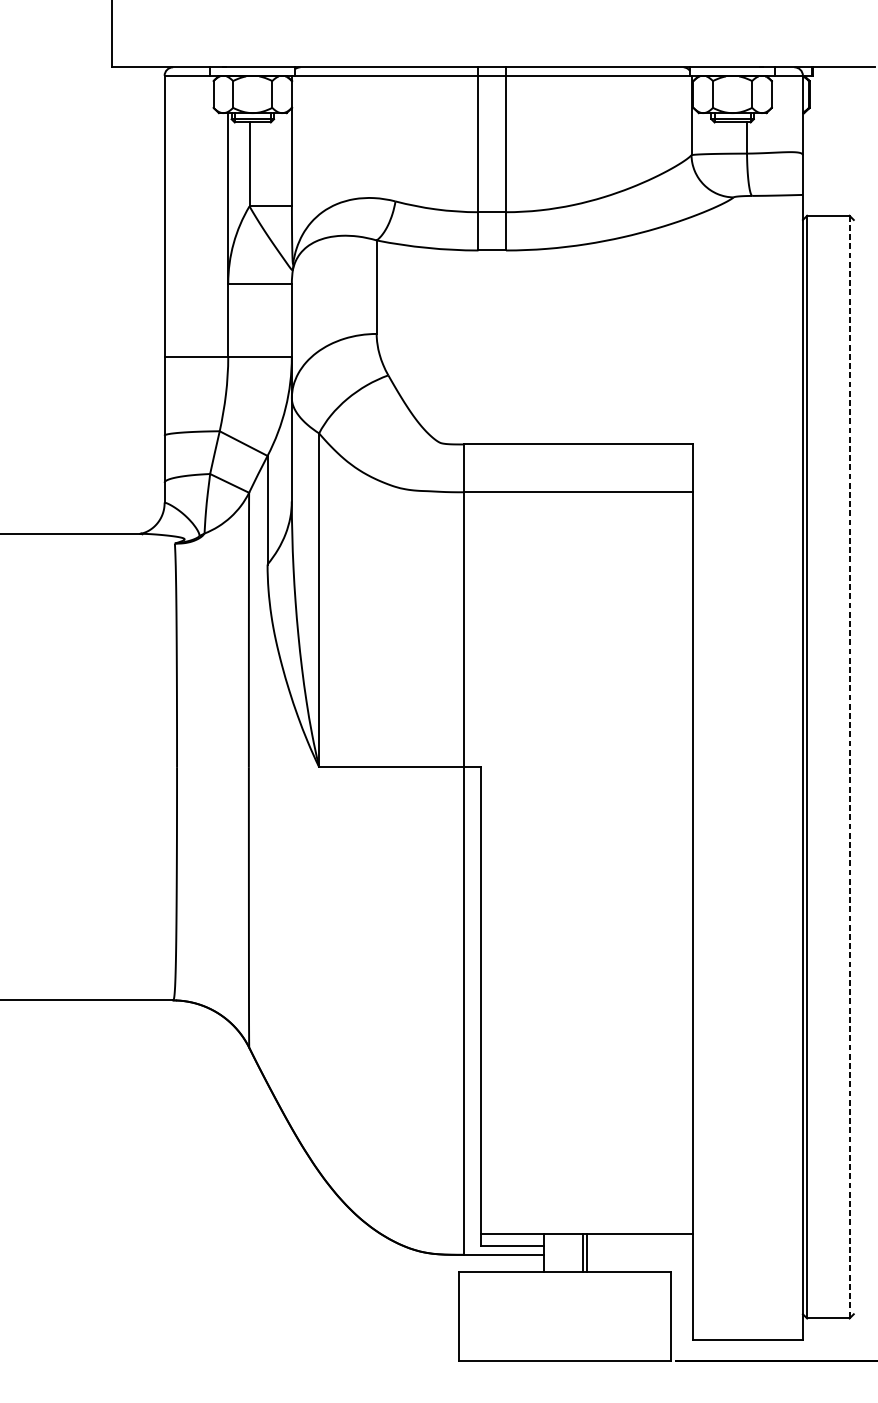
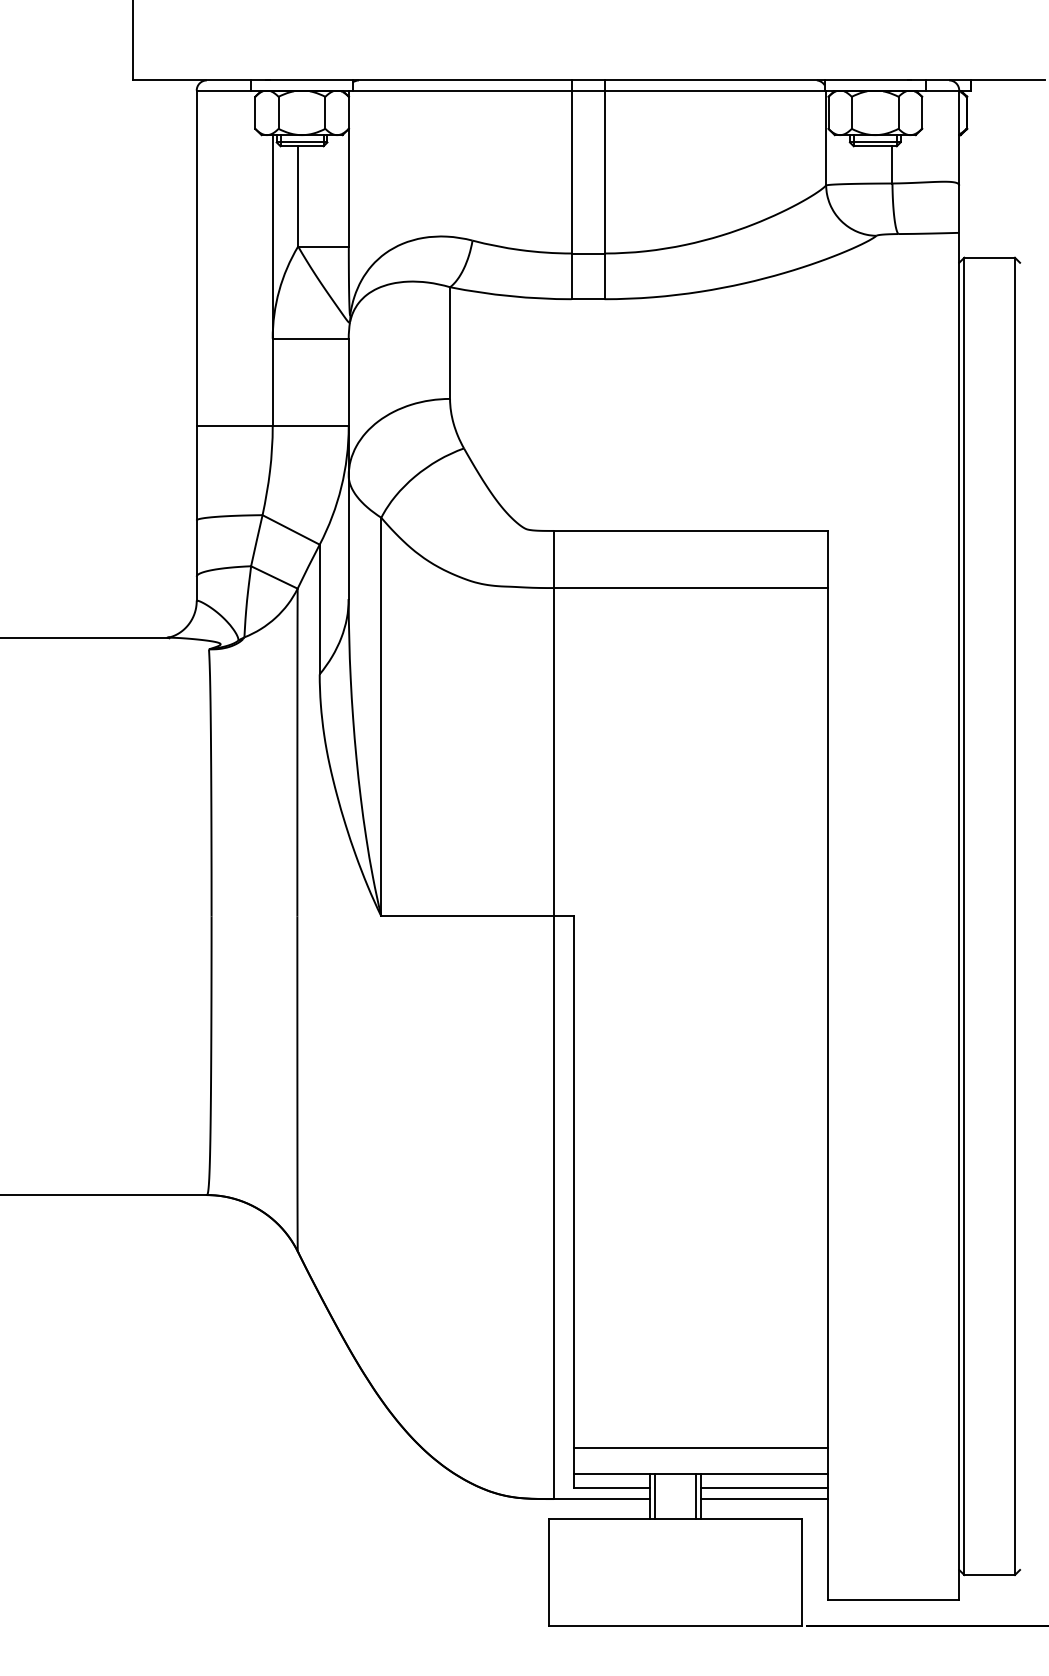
line: (849, 767) -> (1014, 916), dashed -> solid
line: (586, 1212) -> (700, 1448), added
line: (639, 1246) -> (763, 1488), added
line: (547, 1252) -> (654, 1496), added
line: (639, 1255) -> (763, 1499), added

